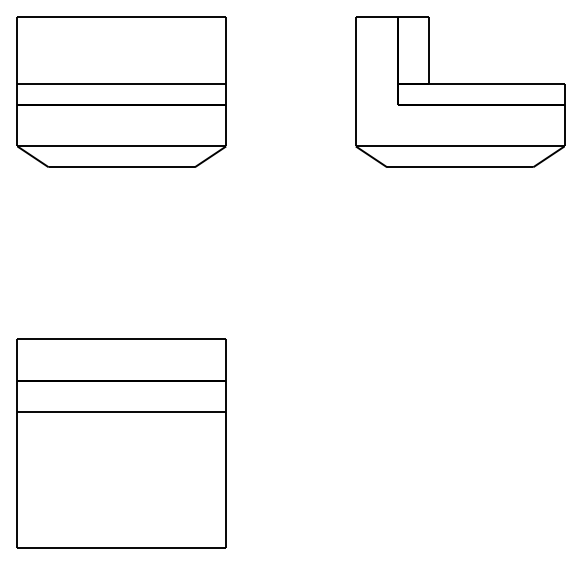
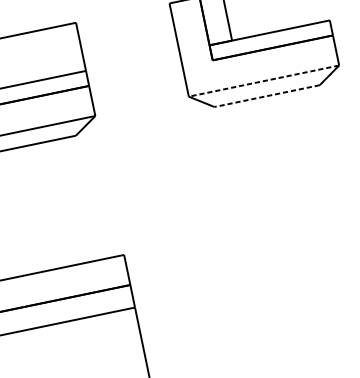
line: (459, 146) -> (263, 81), solid -> dashed
line: (459, 167) -> (266, 96), solid -> dashed

